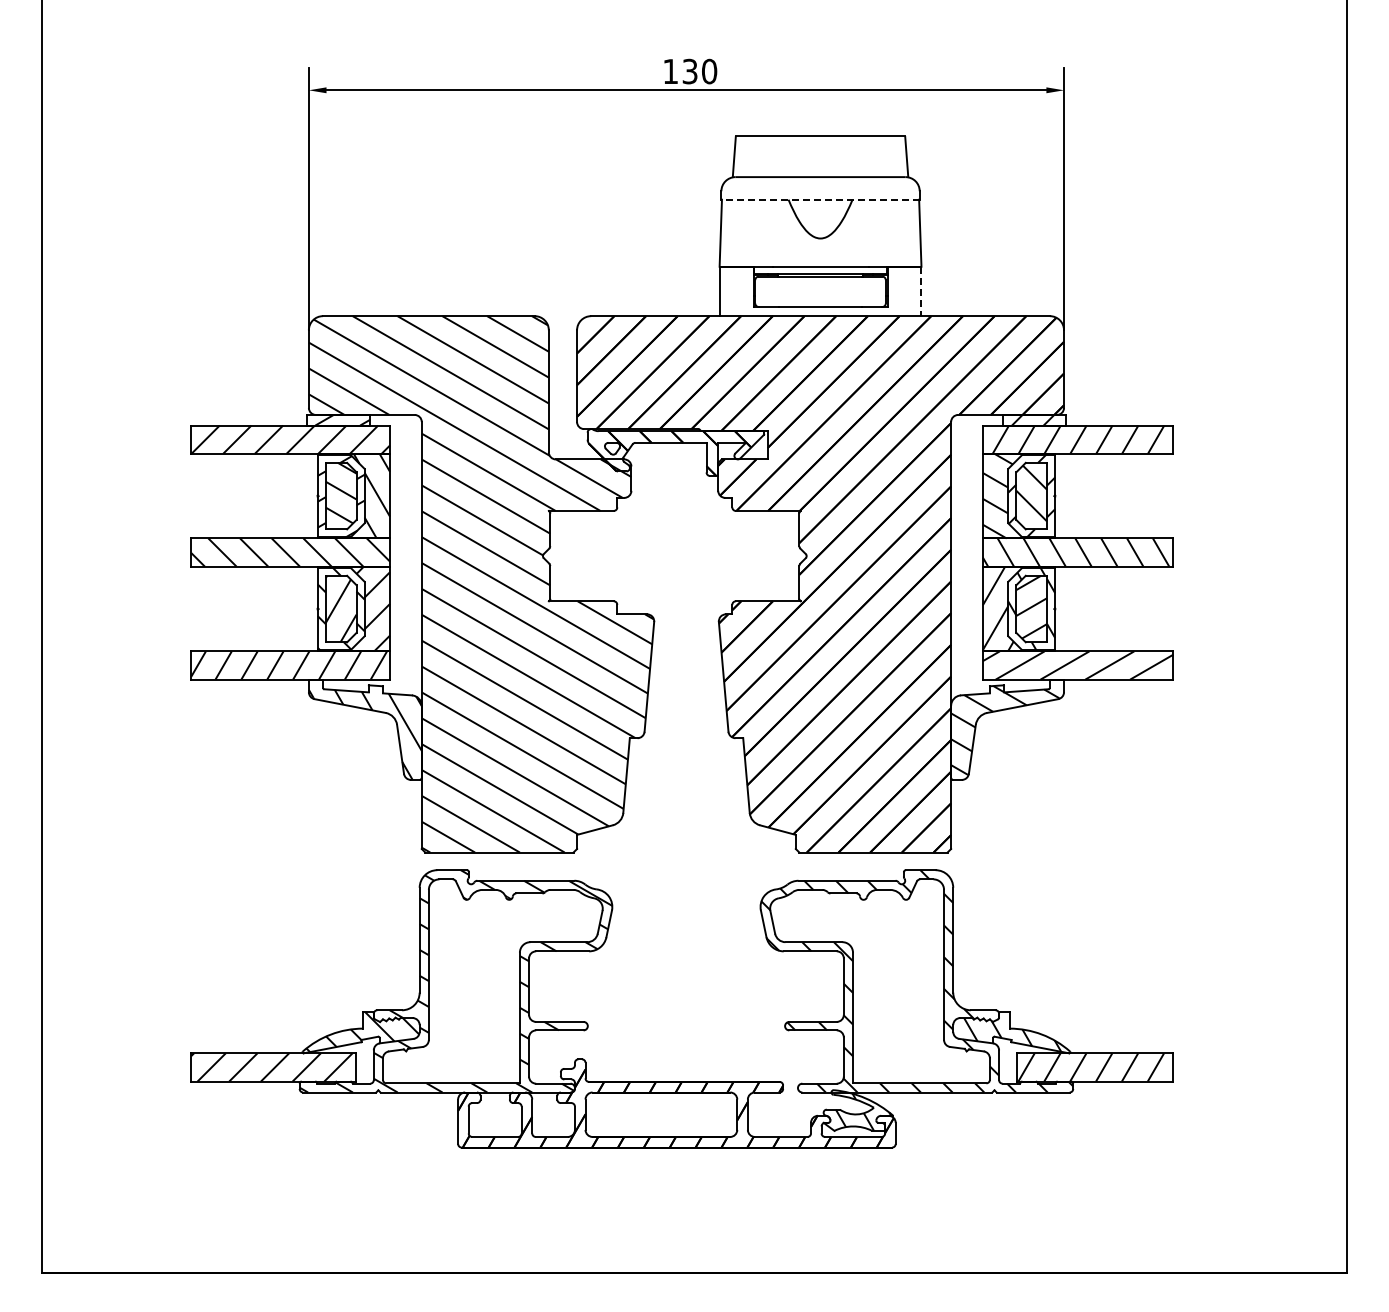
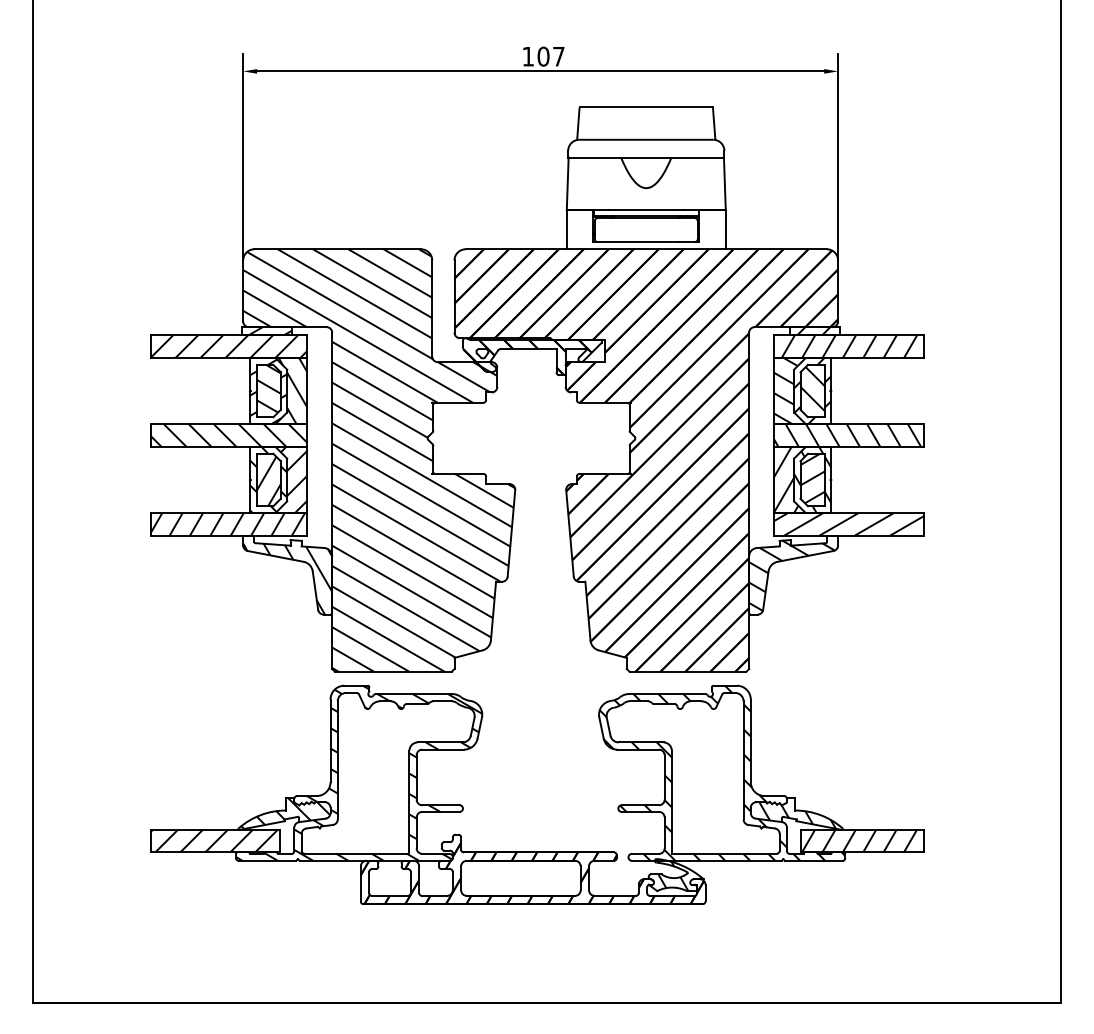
text: (699, 71) -> (550, 56), 130 -> 107
line: (820, 199) -> (646, 157), dashed -> solid
line: (921, 291) -> (725, 229), dashed -> solid

